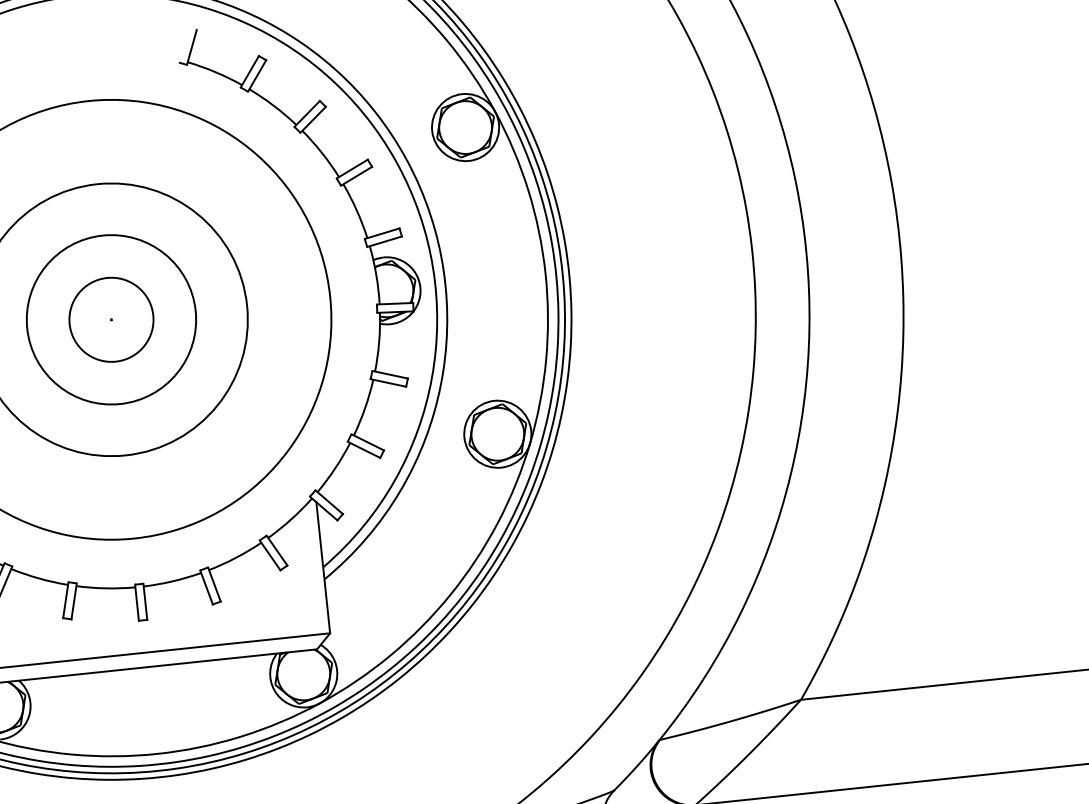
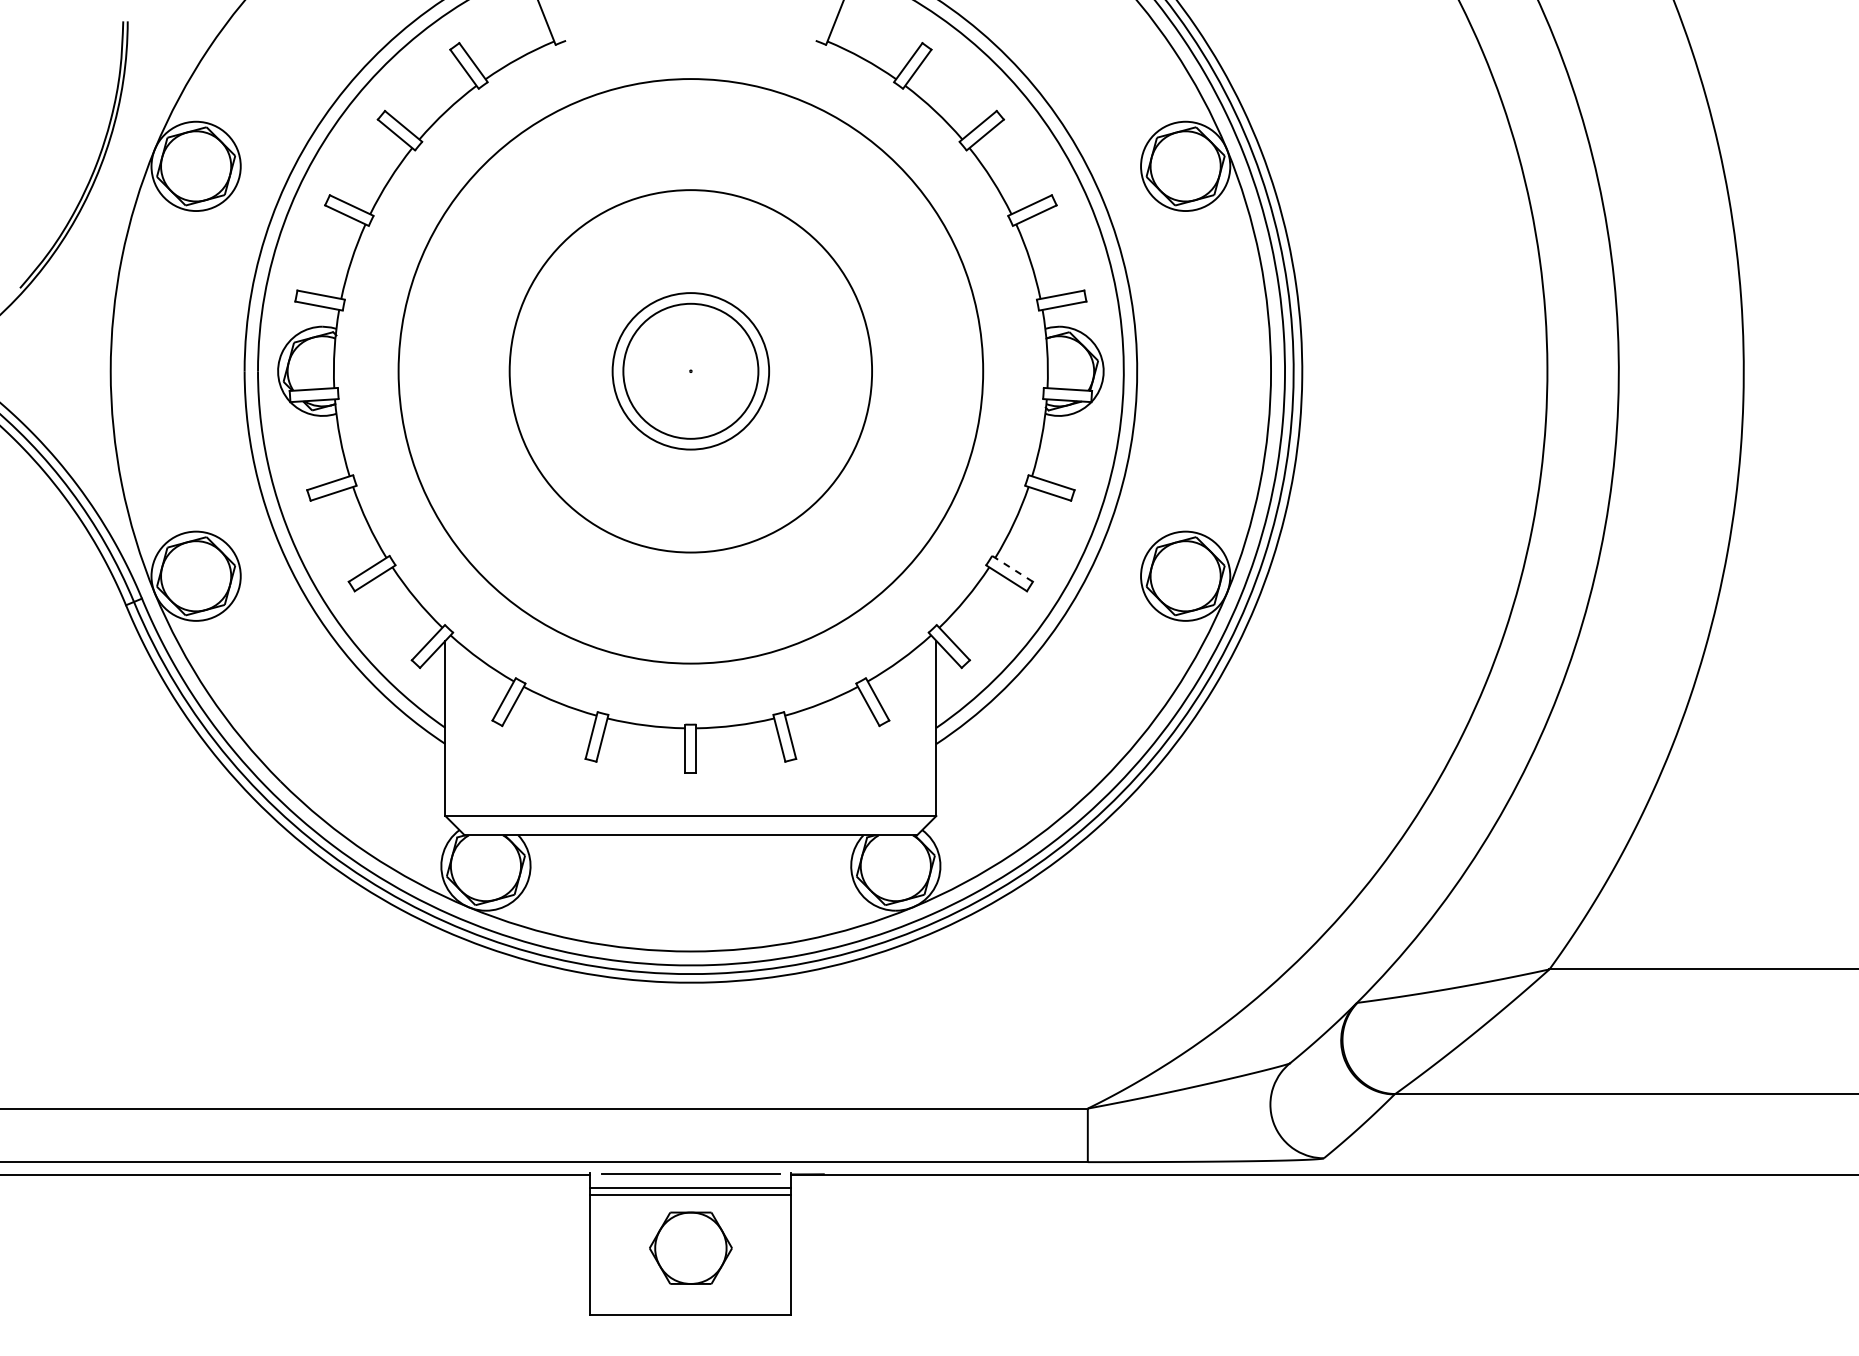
circle: (111, 319) -> (690, 370), size x0.6
circle: (111, 319) -> (690, 371), size x1.4
line: (368, 442) -> (1013, 569), solid -> dashed

